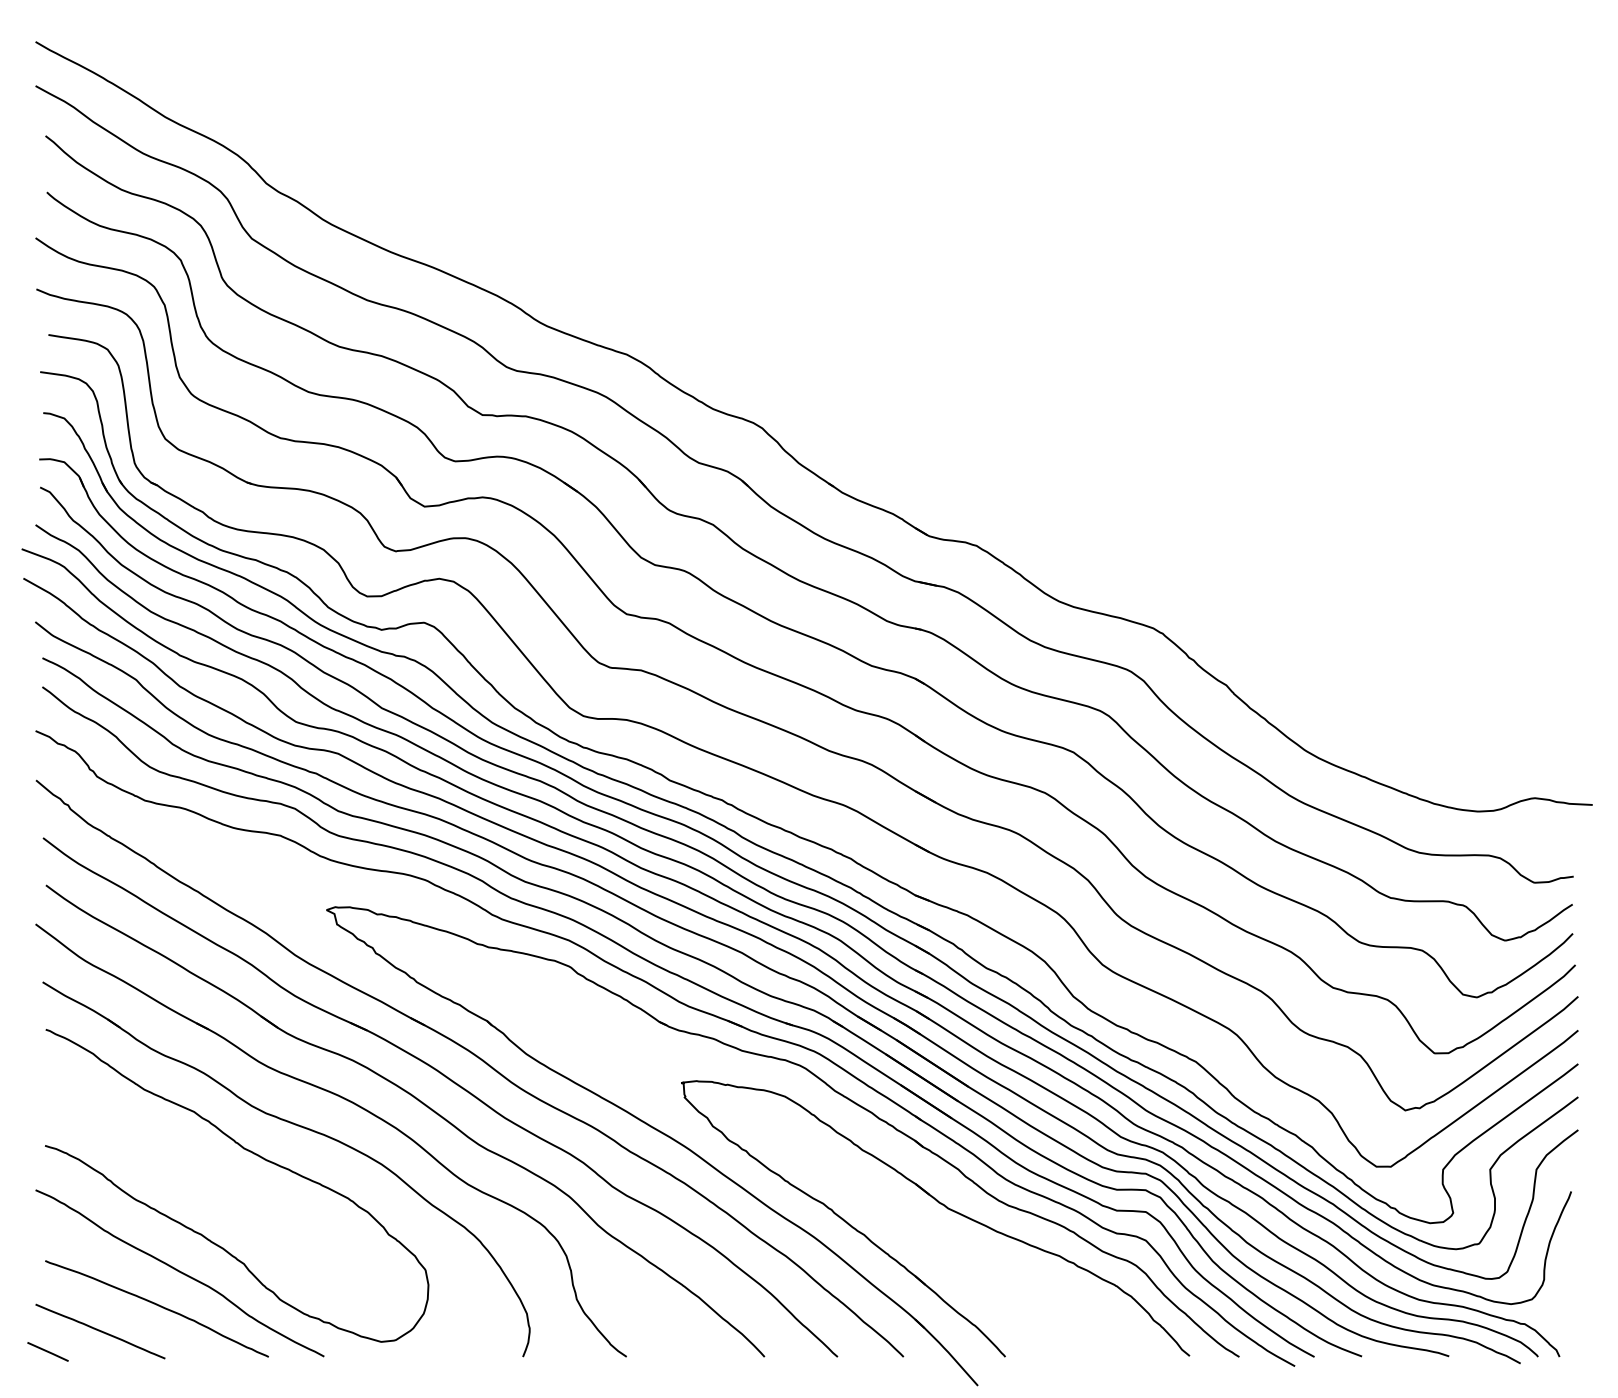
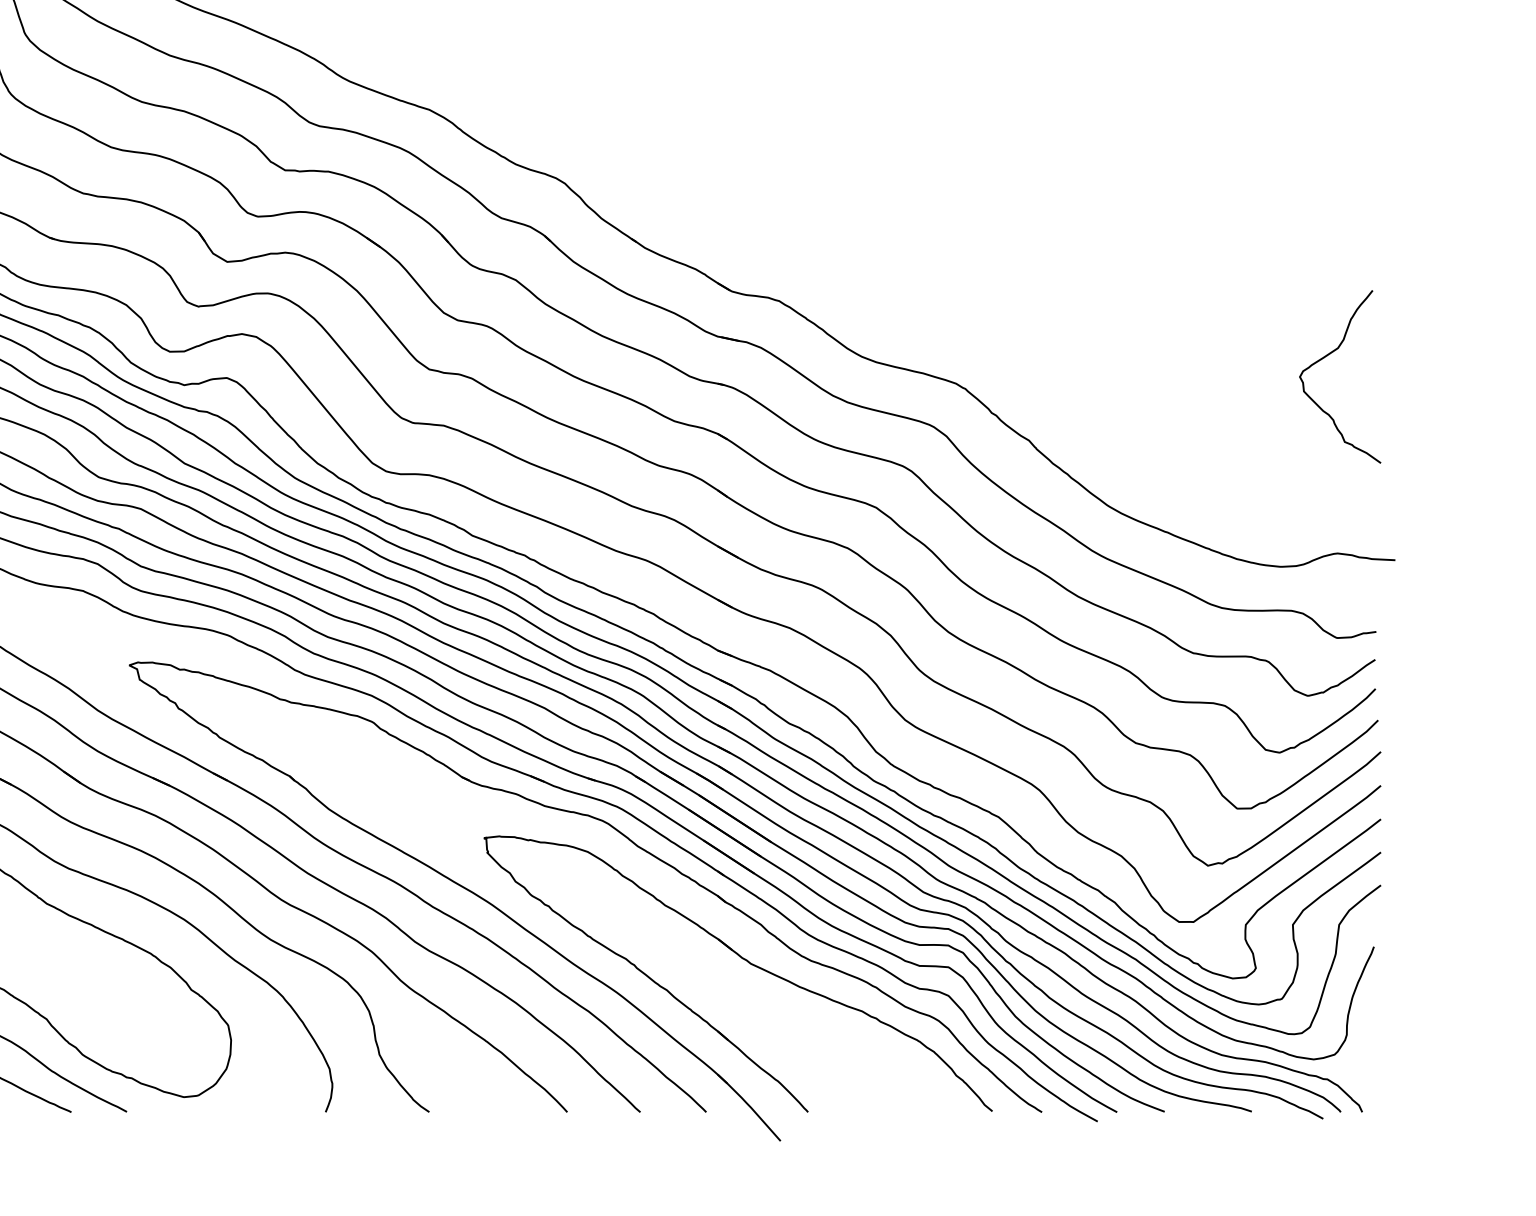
curve: (1524, 601) -> (1327, 356), added

